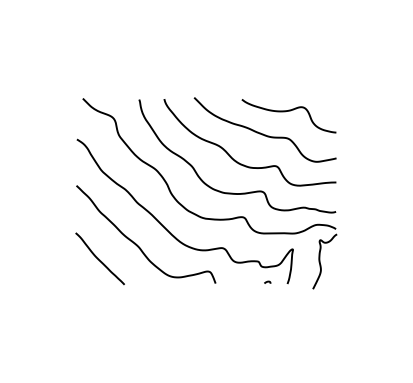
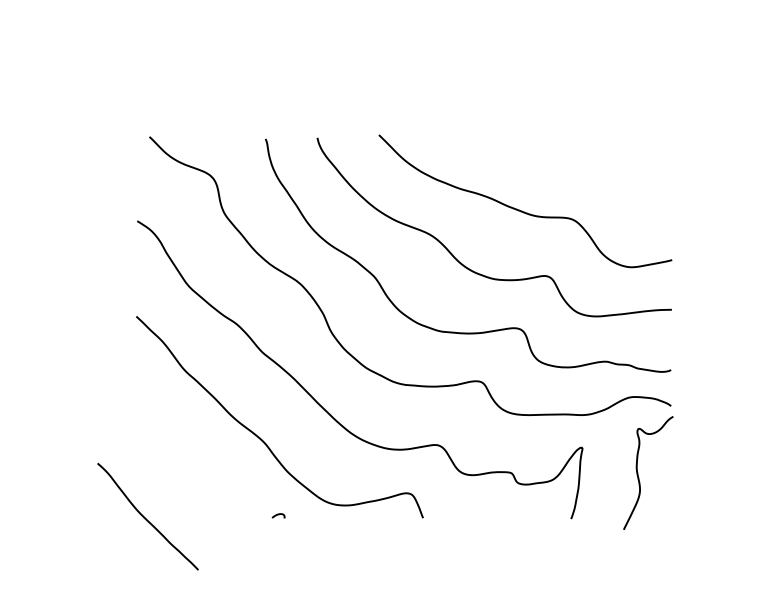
curve: (288, 111) -> (573, 163), removed
curve: (98, 258) -> (144, 515), moved
curve: (267, 281) -> (278, 513), moved

